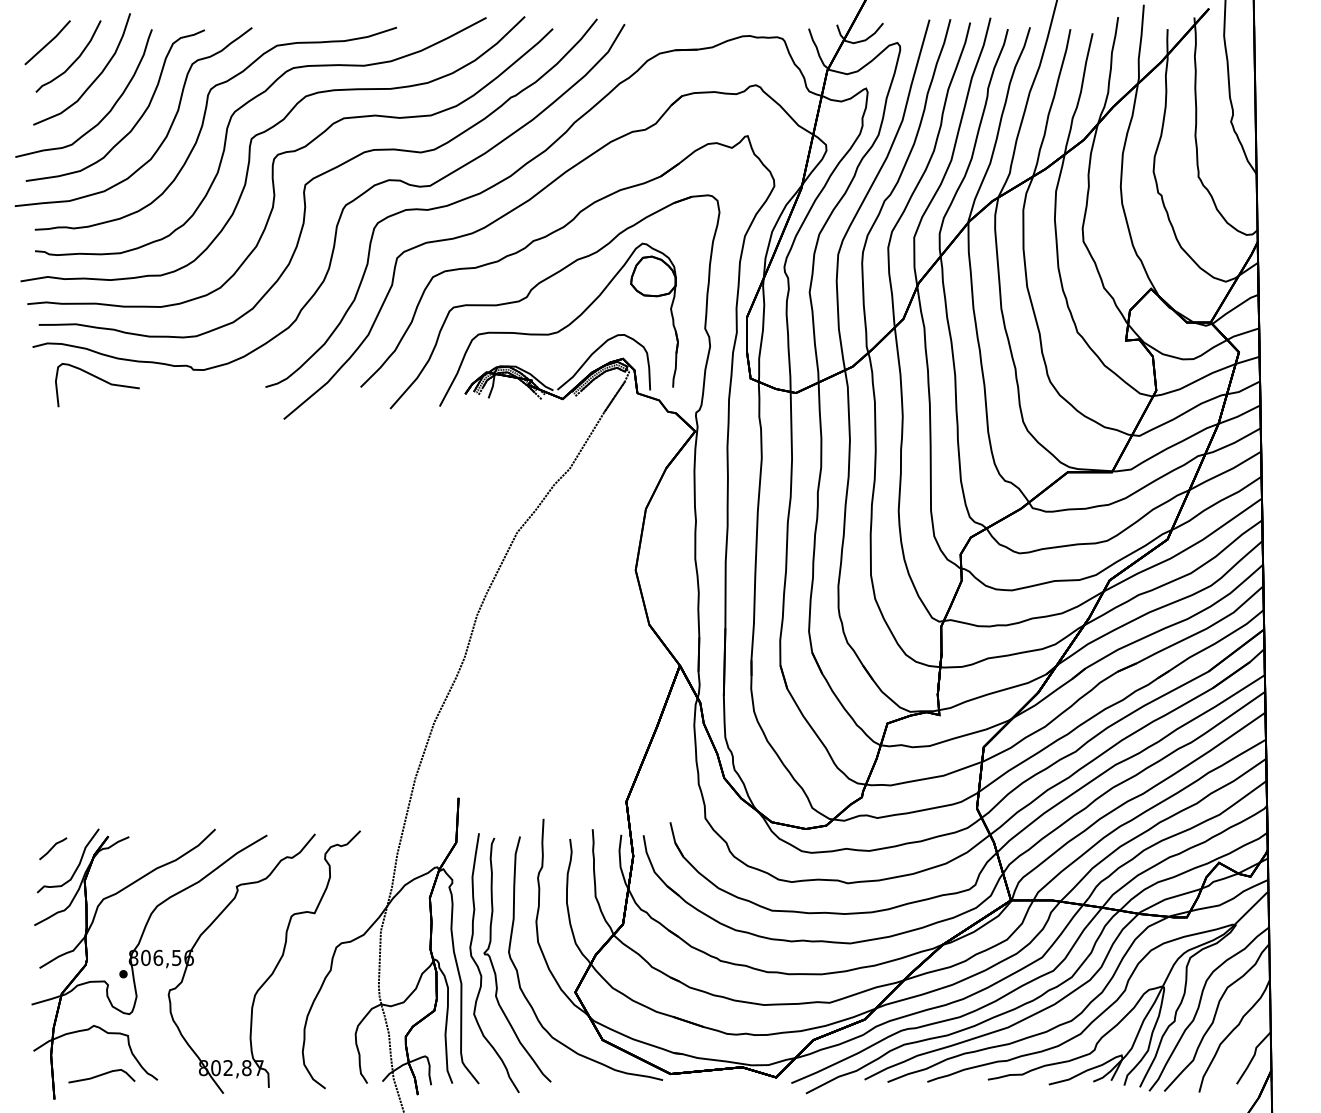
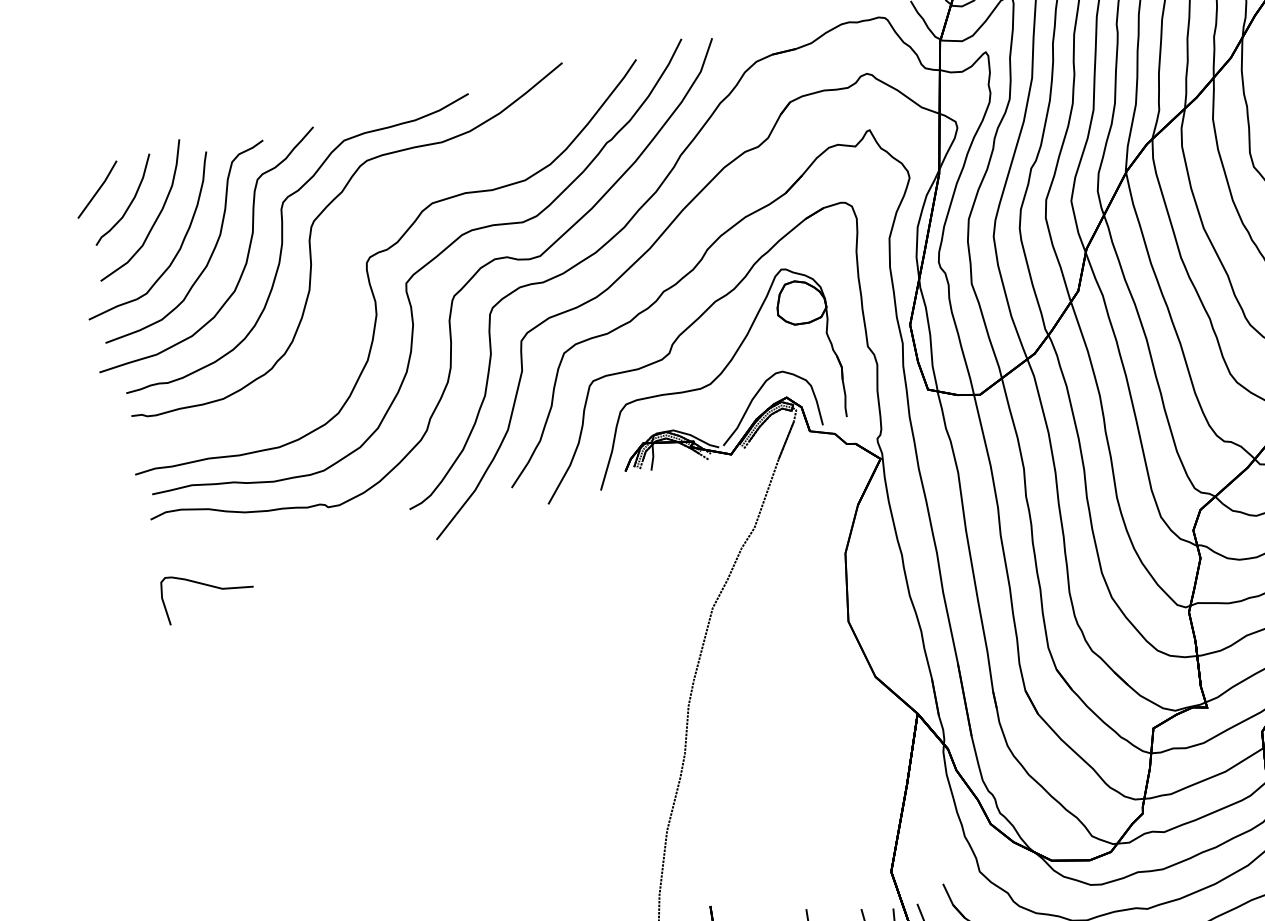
curve: (263, 133) -> (349, 237), removed
curve: (100, 380) -> (209, 587), moved

